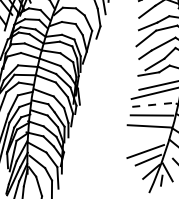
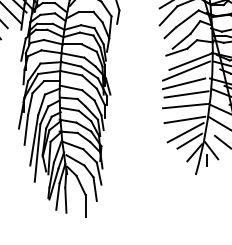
line: (151, 104) -> (184, 83), dashed -> solid
line: (146, 138) -> (184, 119), added

